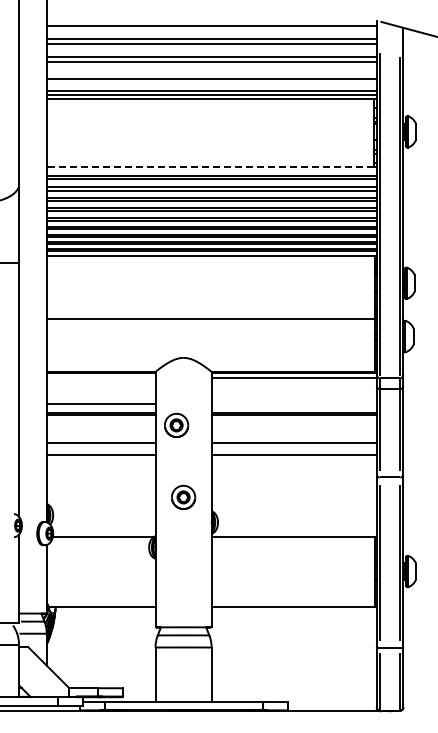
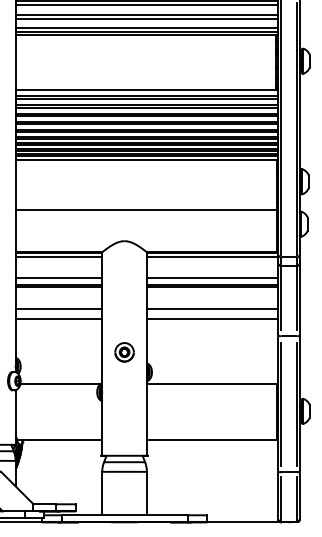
line: (211, 73) -> (146, 14), added
line: (210, 167) -> (146, 89), dashed -> solid
line: (100, 378) -> (58, 257), added
line: (293, 403) -> (212, 277), added
part: (176, 424) -> (118, 294), removed

